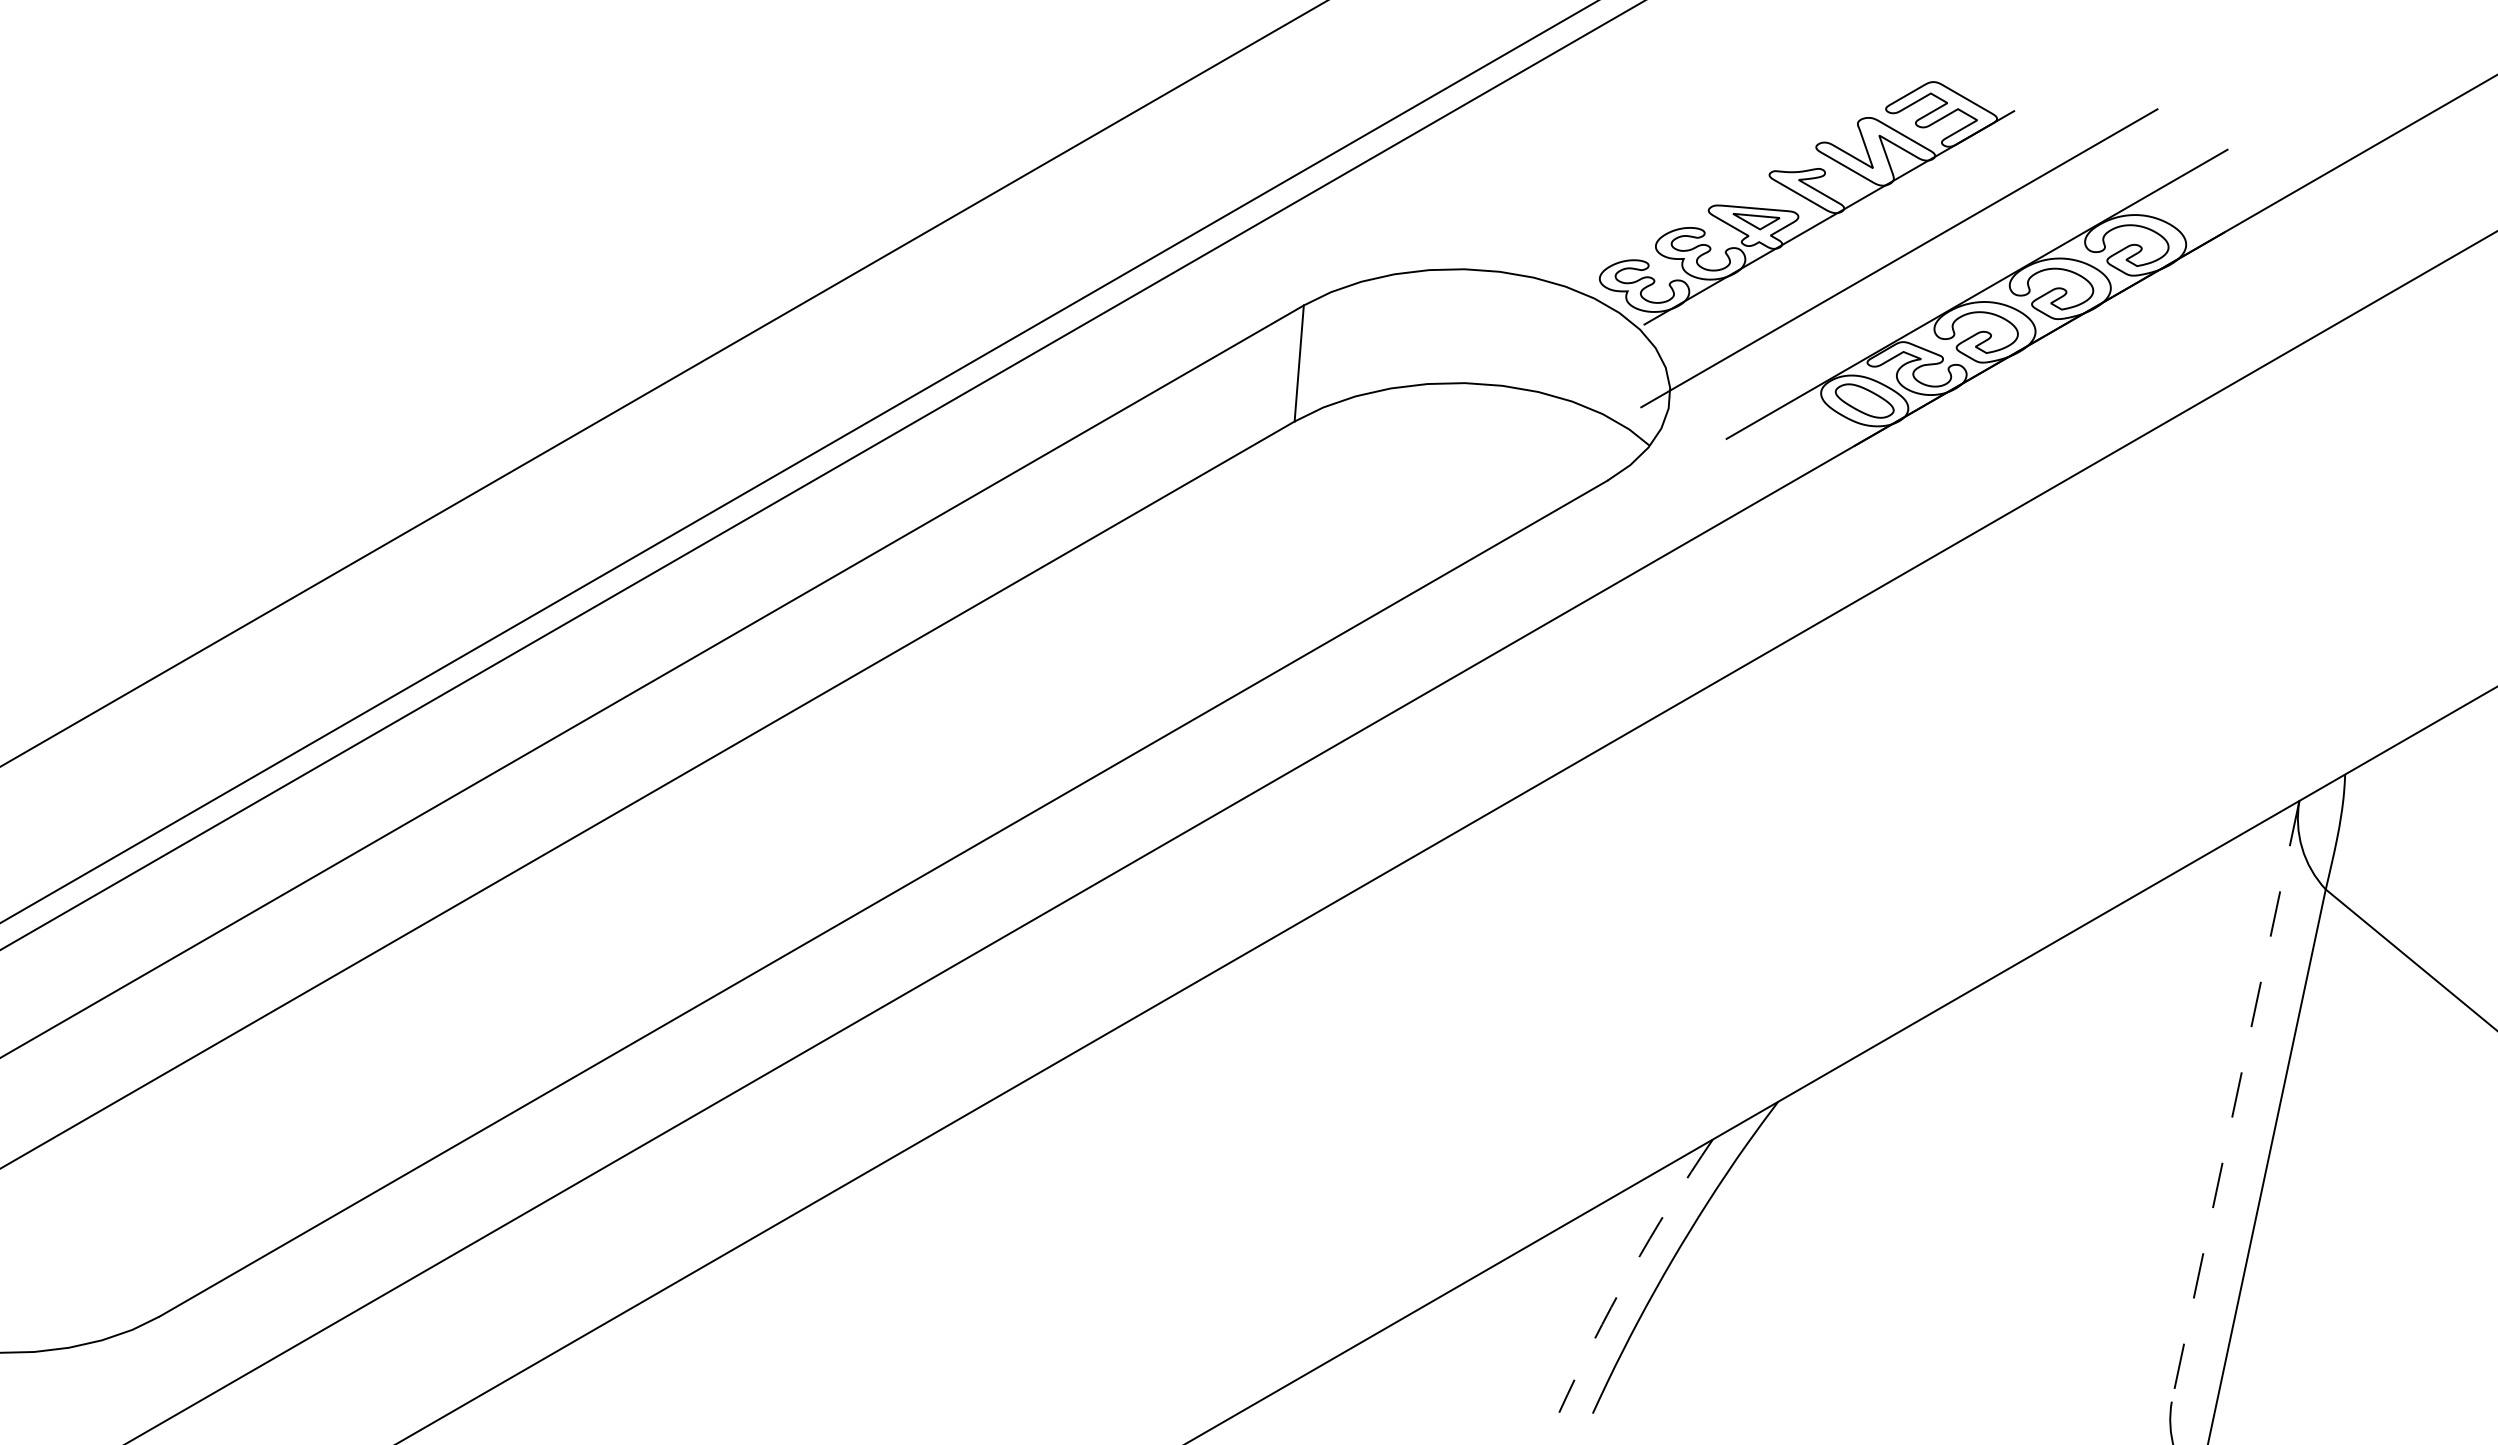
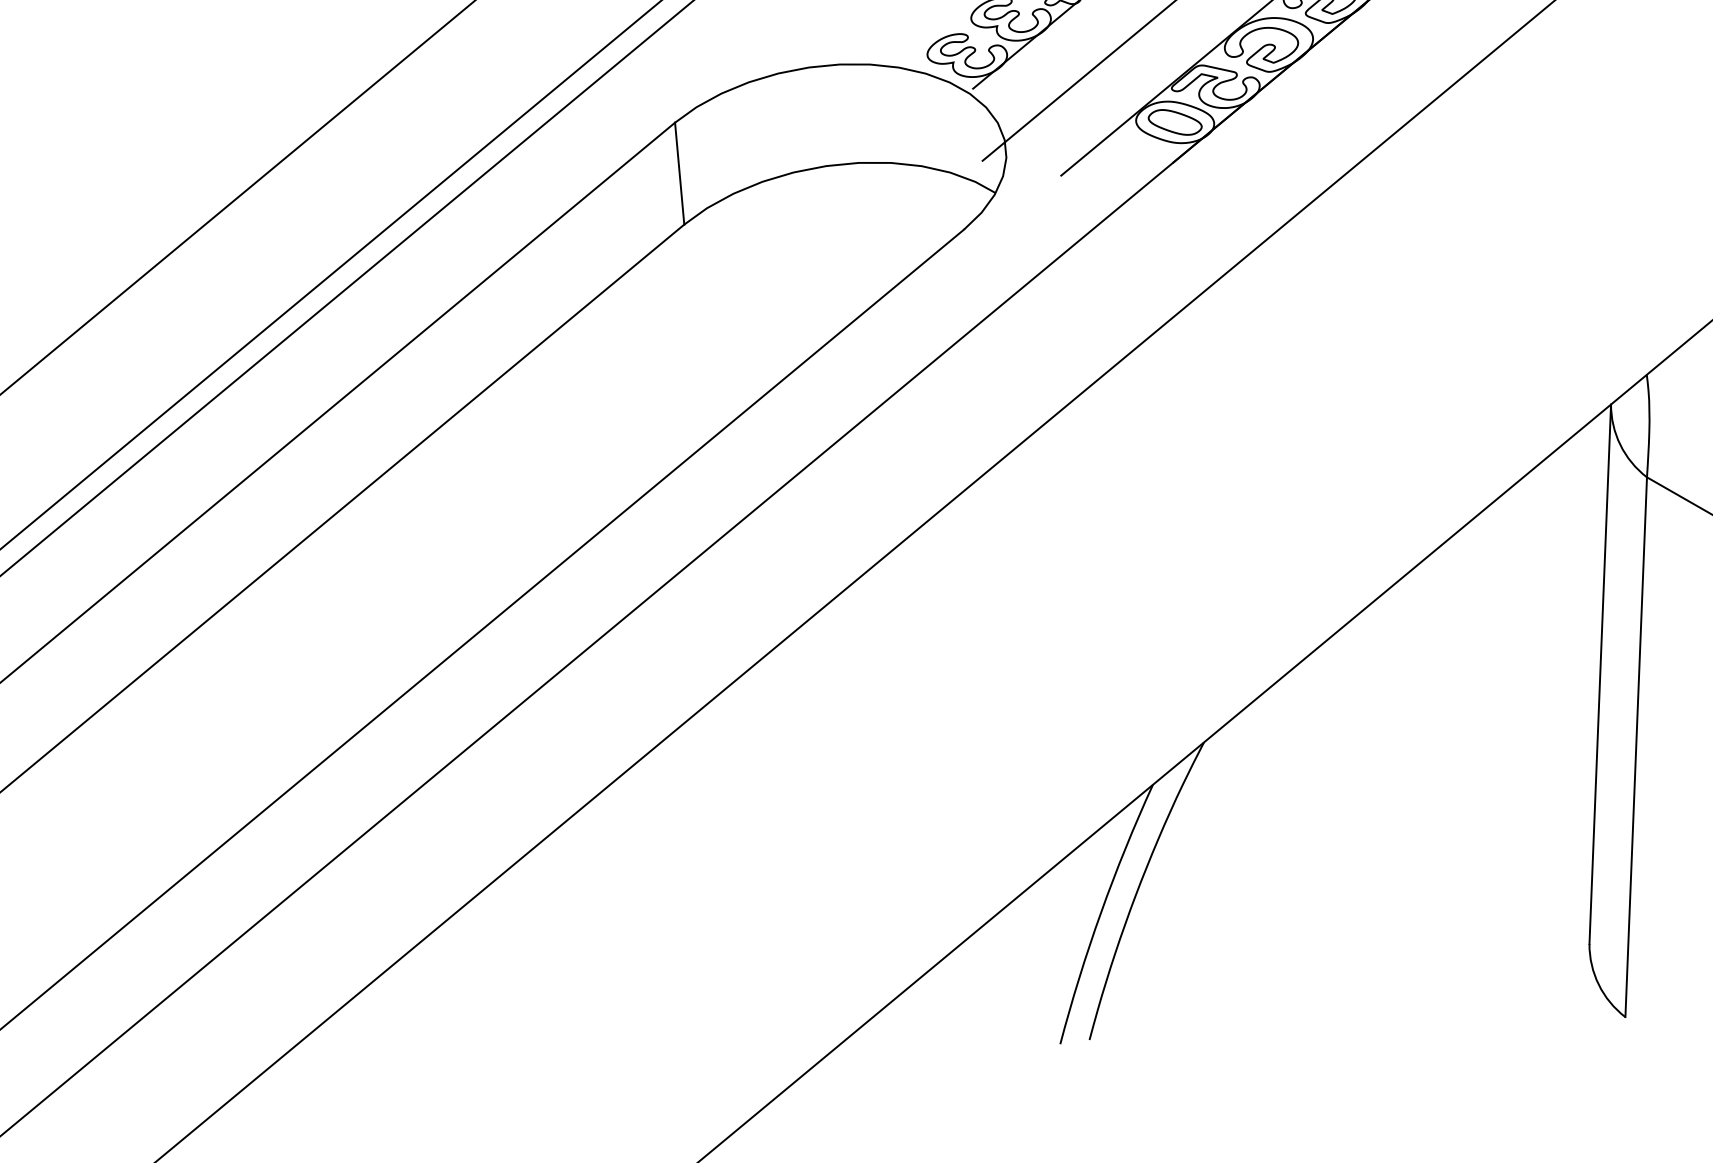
line: (2235, 1101) -> (1600, 674), dashed -> solid
arc: (1630, 1272) -> (1101, 912), dashed -> solid

